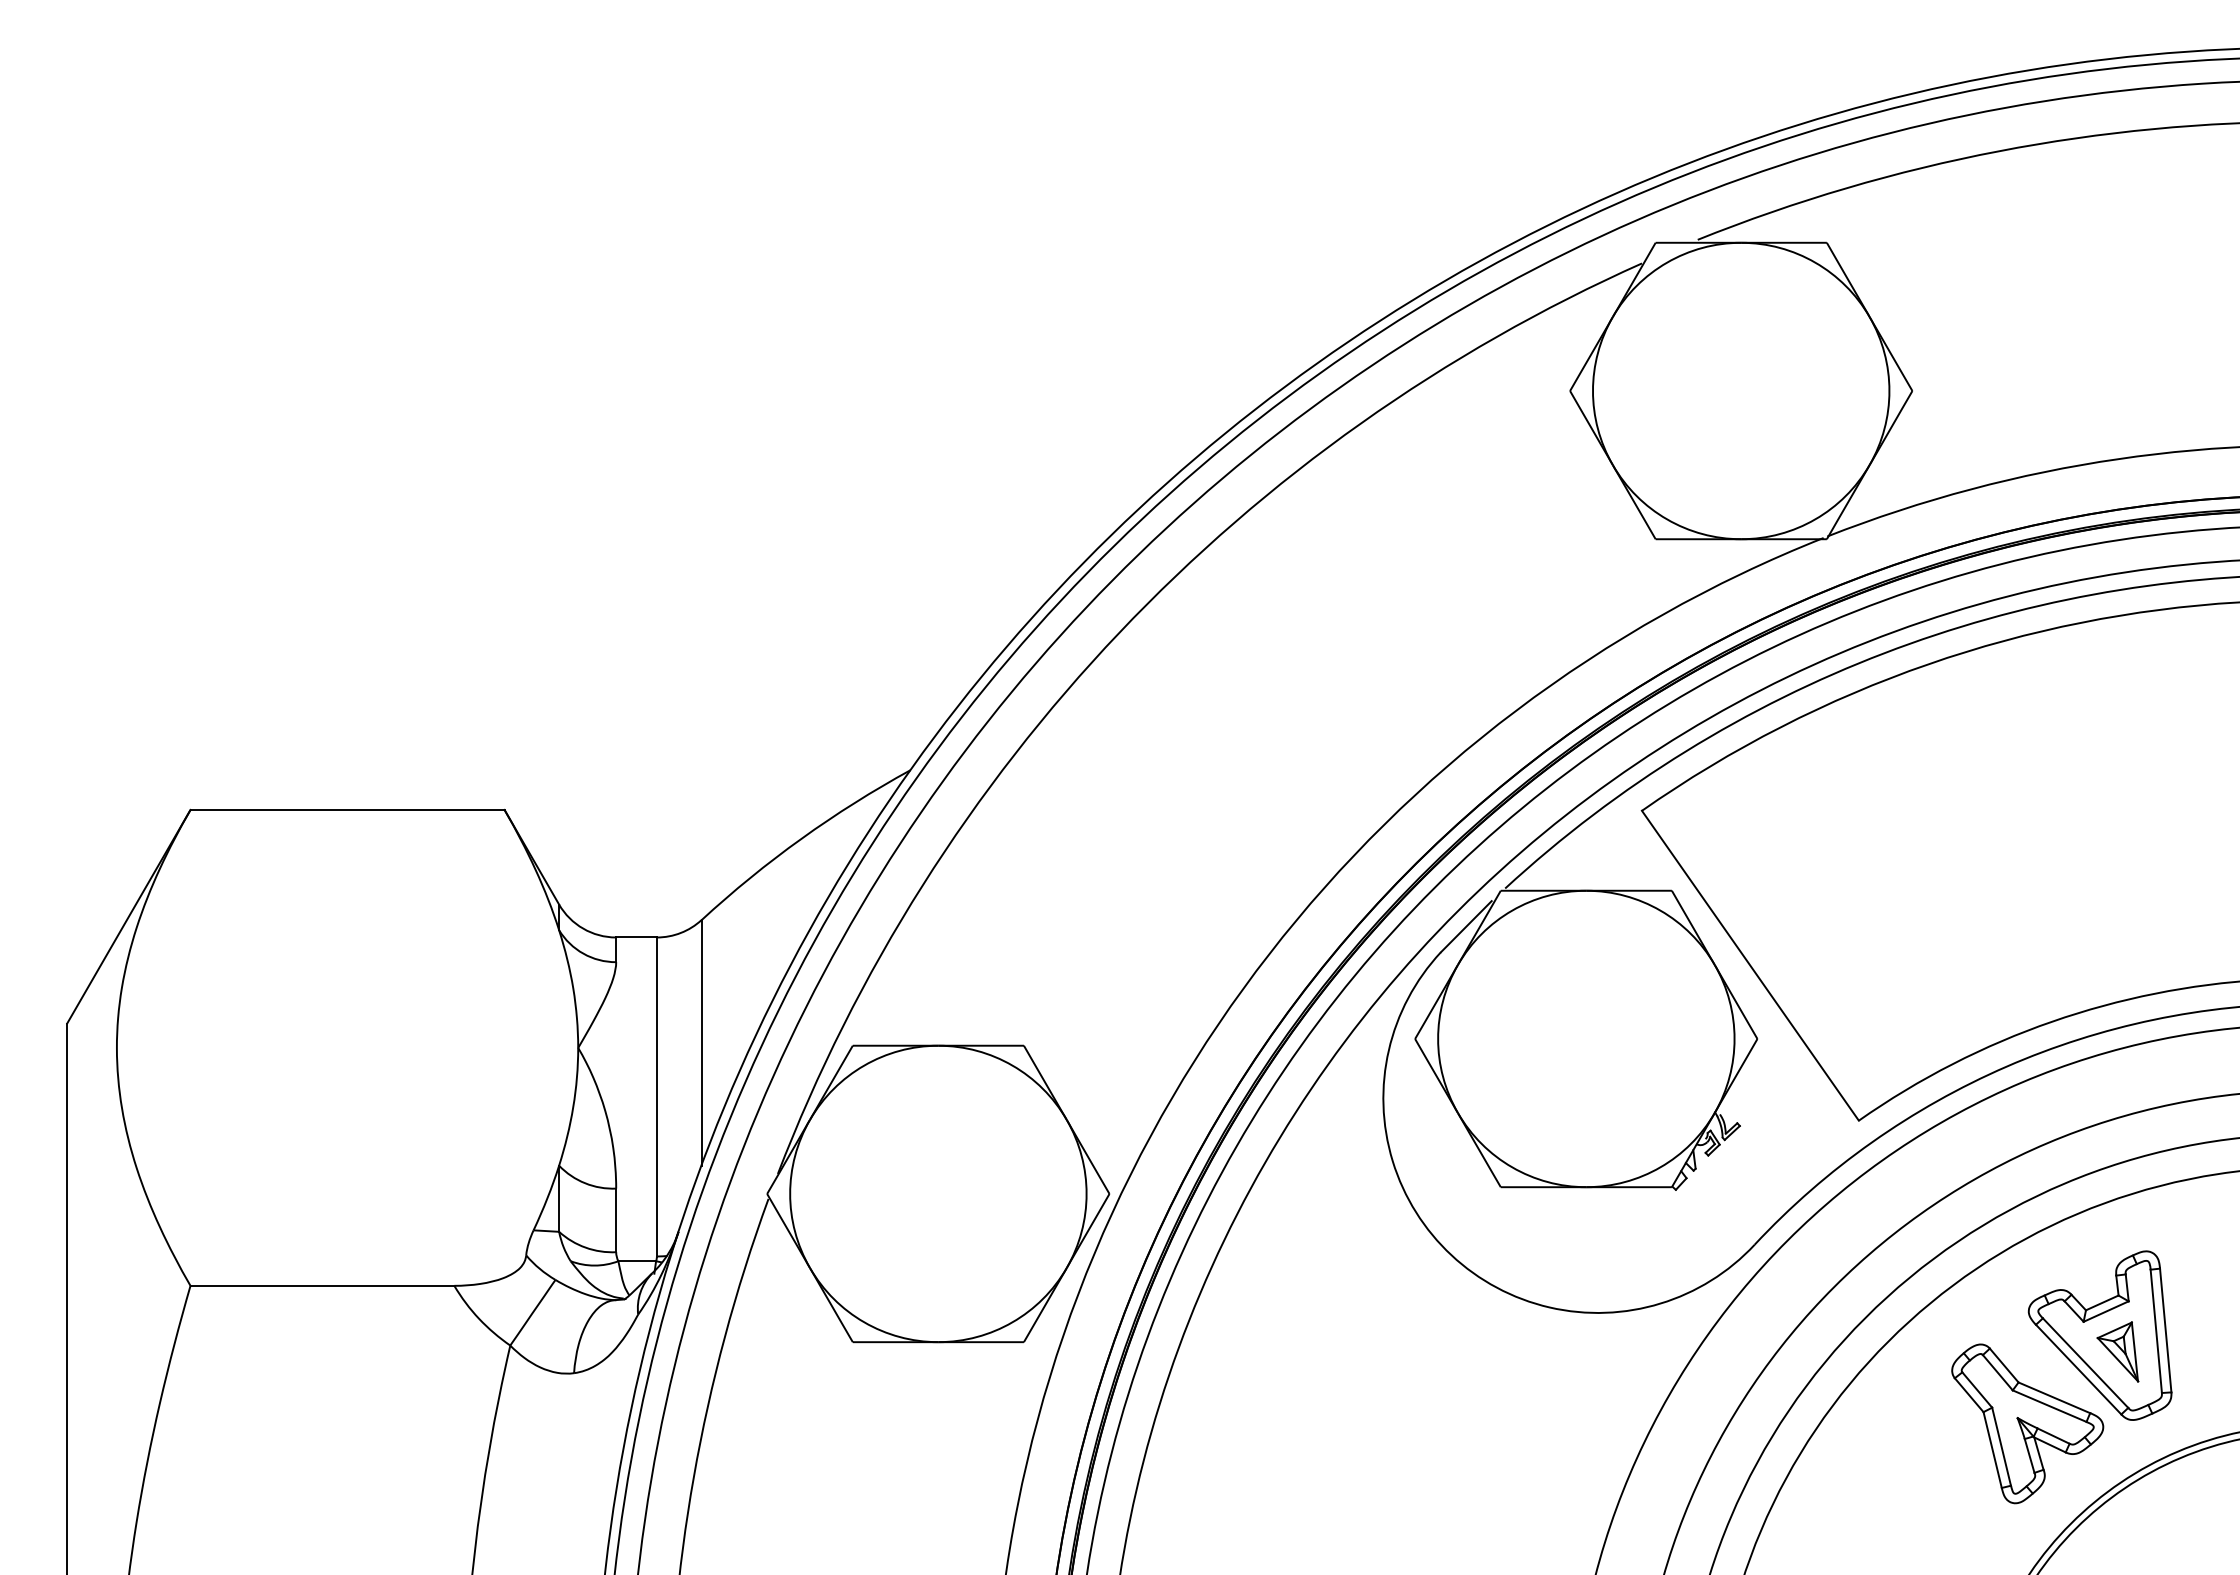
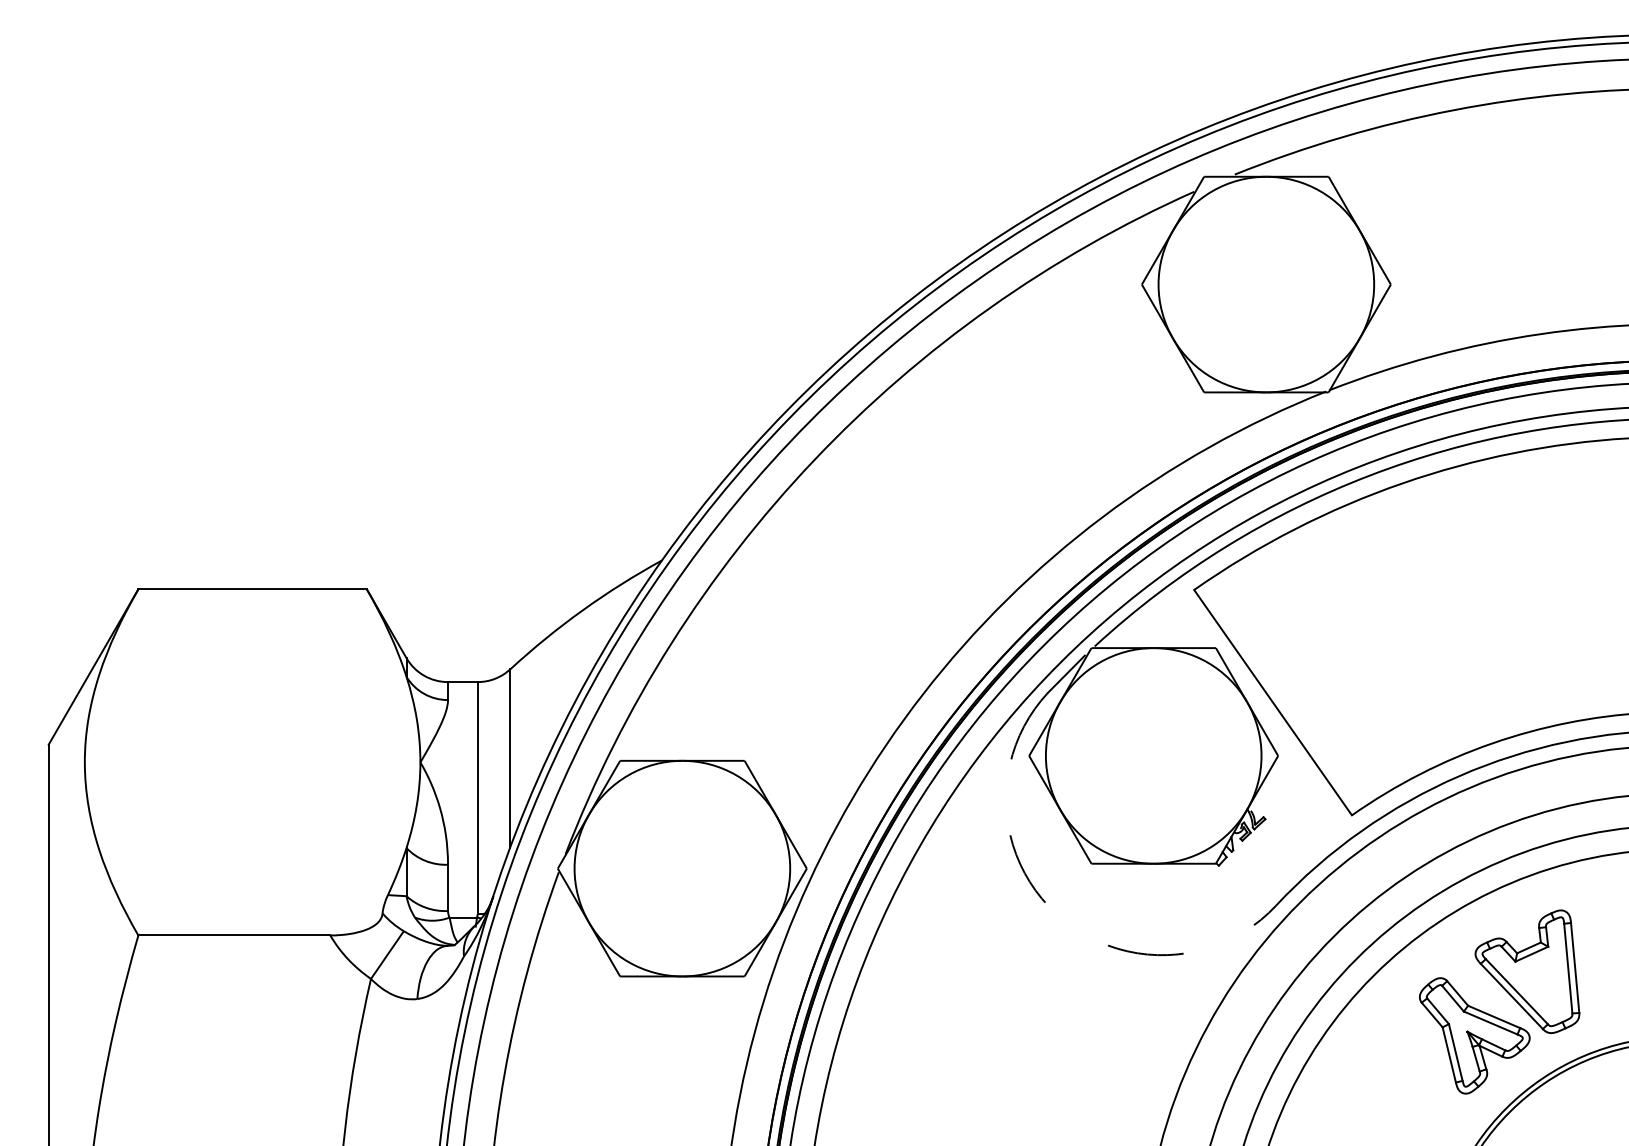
arc: (1451, 1255) -> (1055, 913), solid -> dashed
part: (2117, 1351) -> (1540, 983), removed

